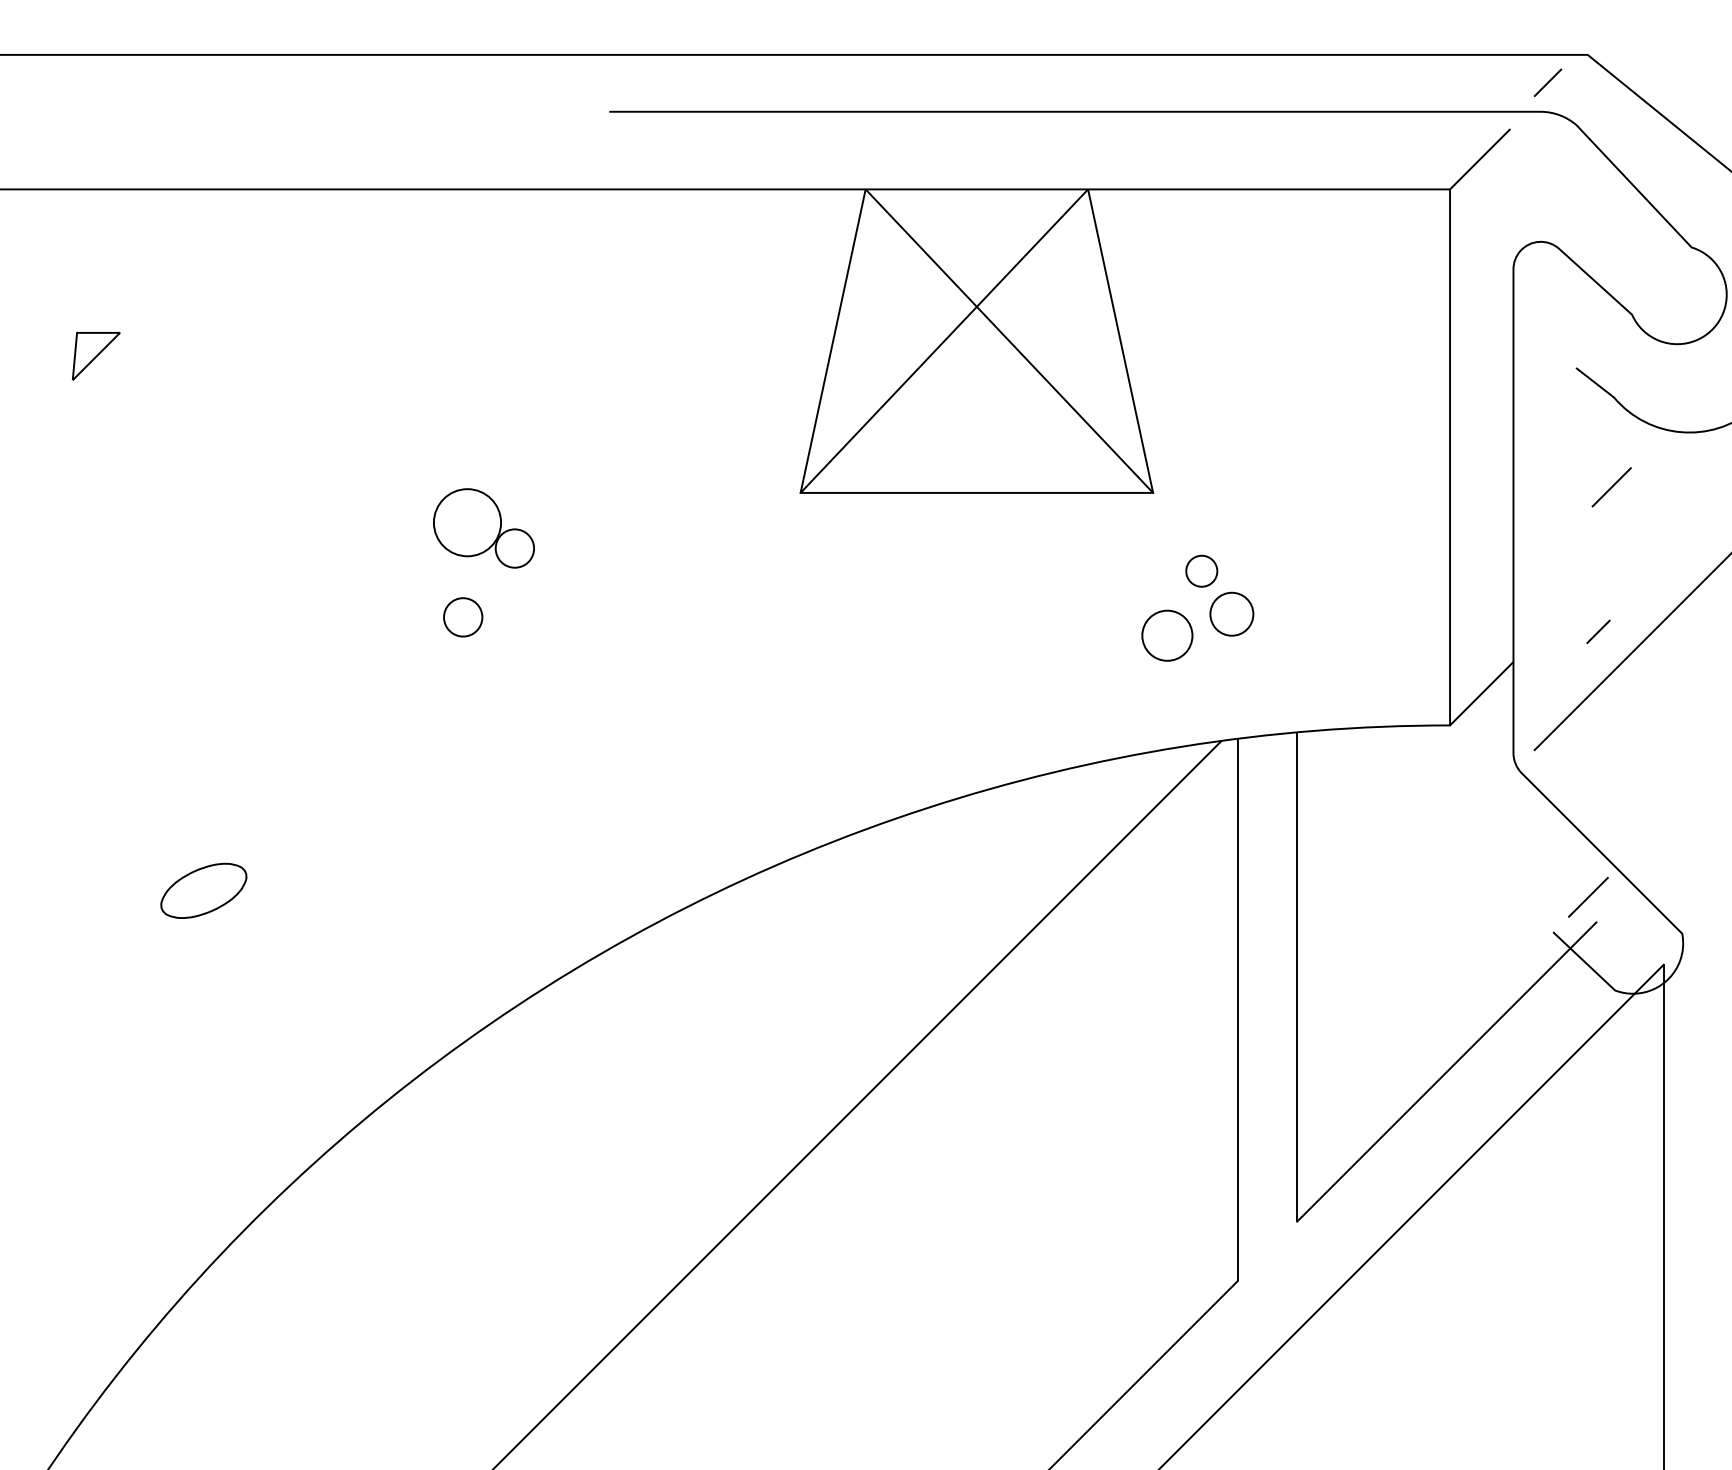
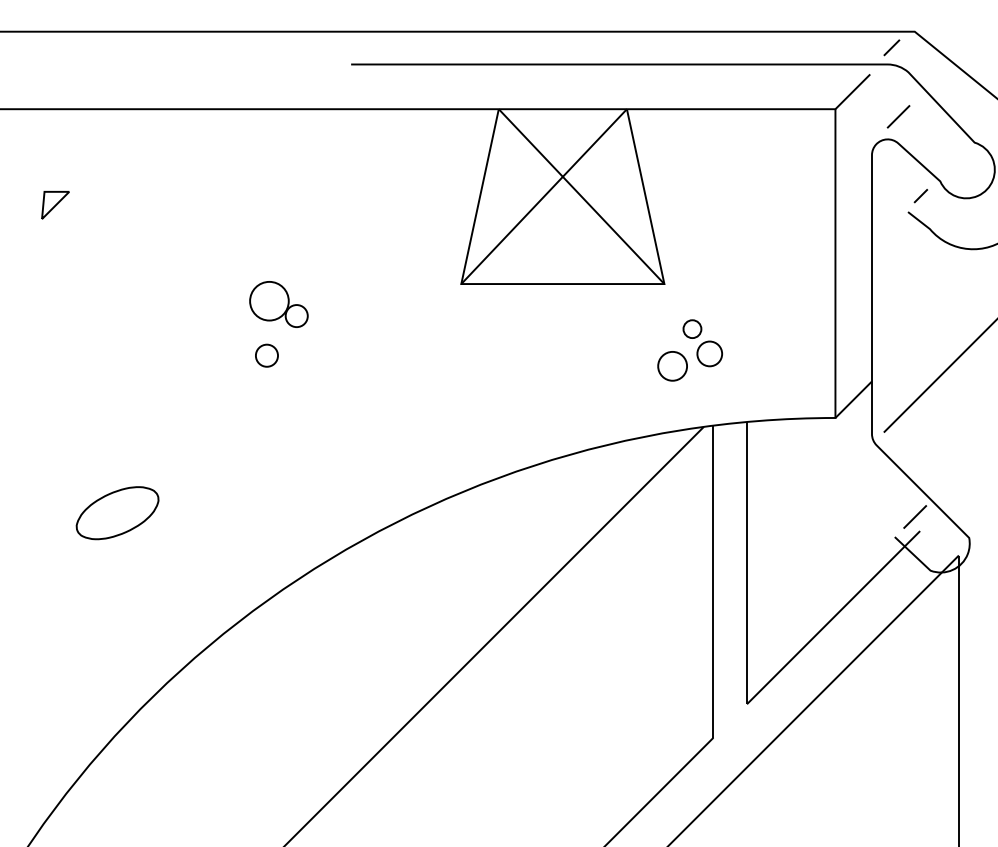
line: (1611, 486) -> (898, 116), moved
line: (1597, 632) -> (920, 196), moved
part: (203, 891) -> (117, 513), size x1.67

